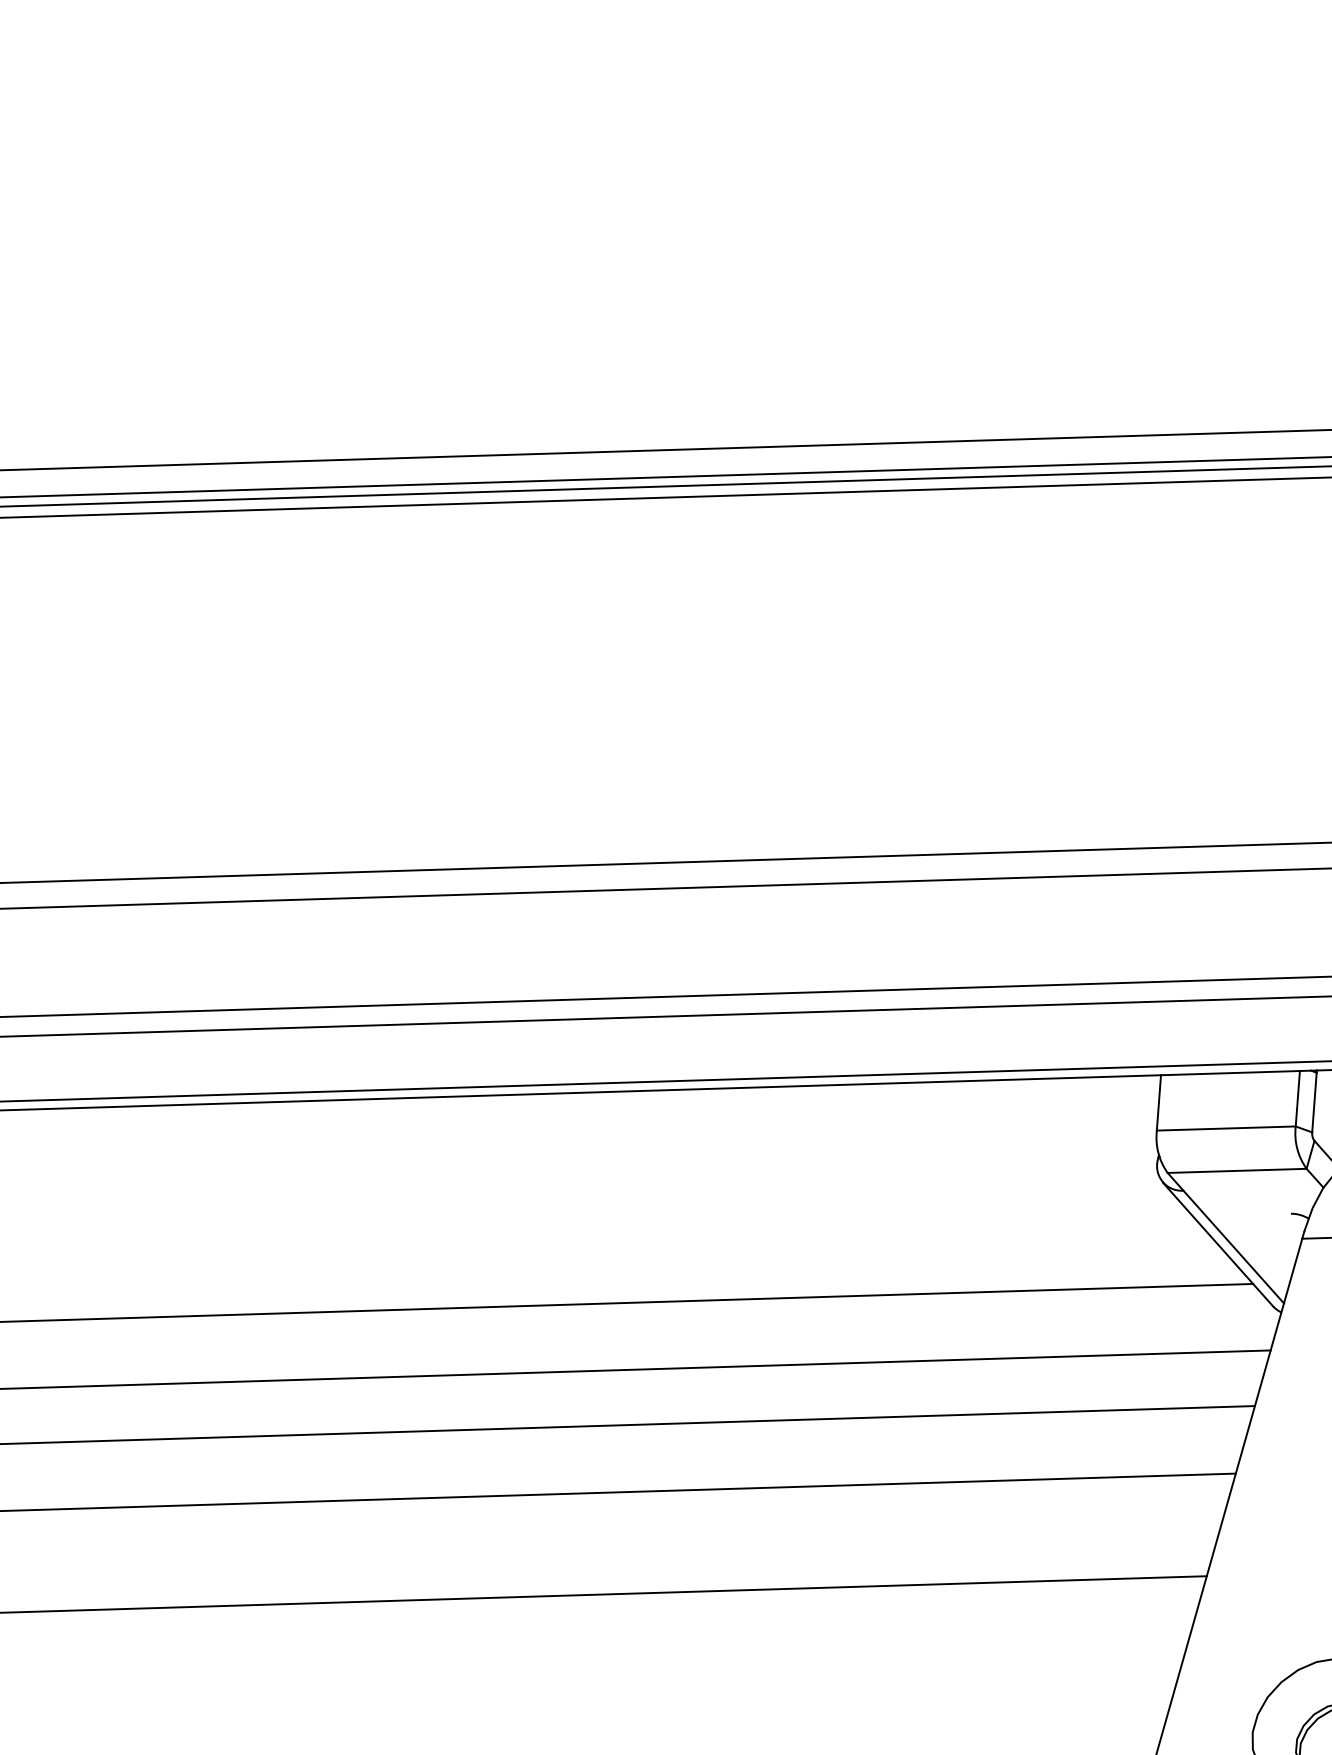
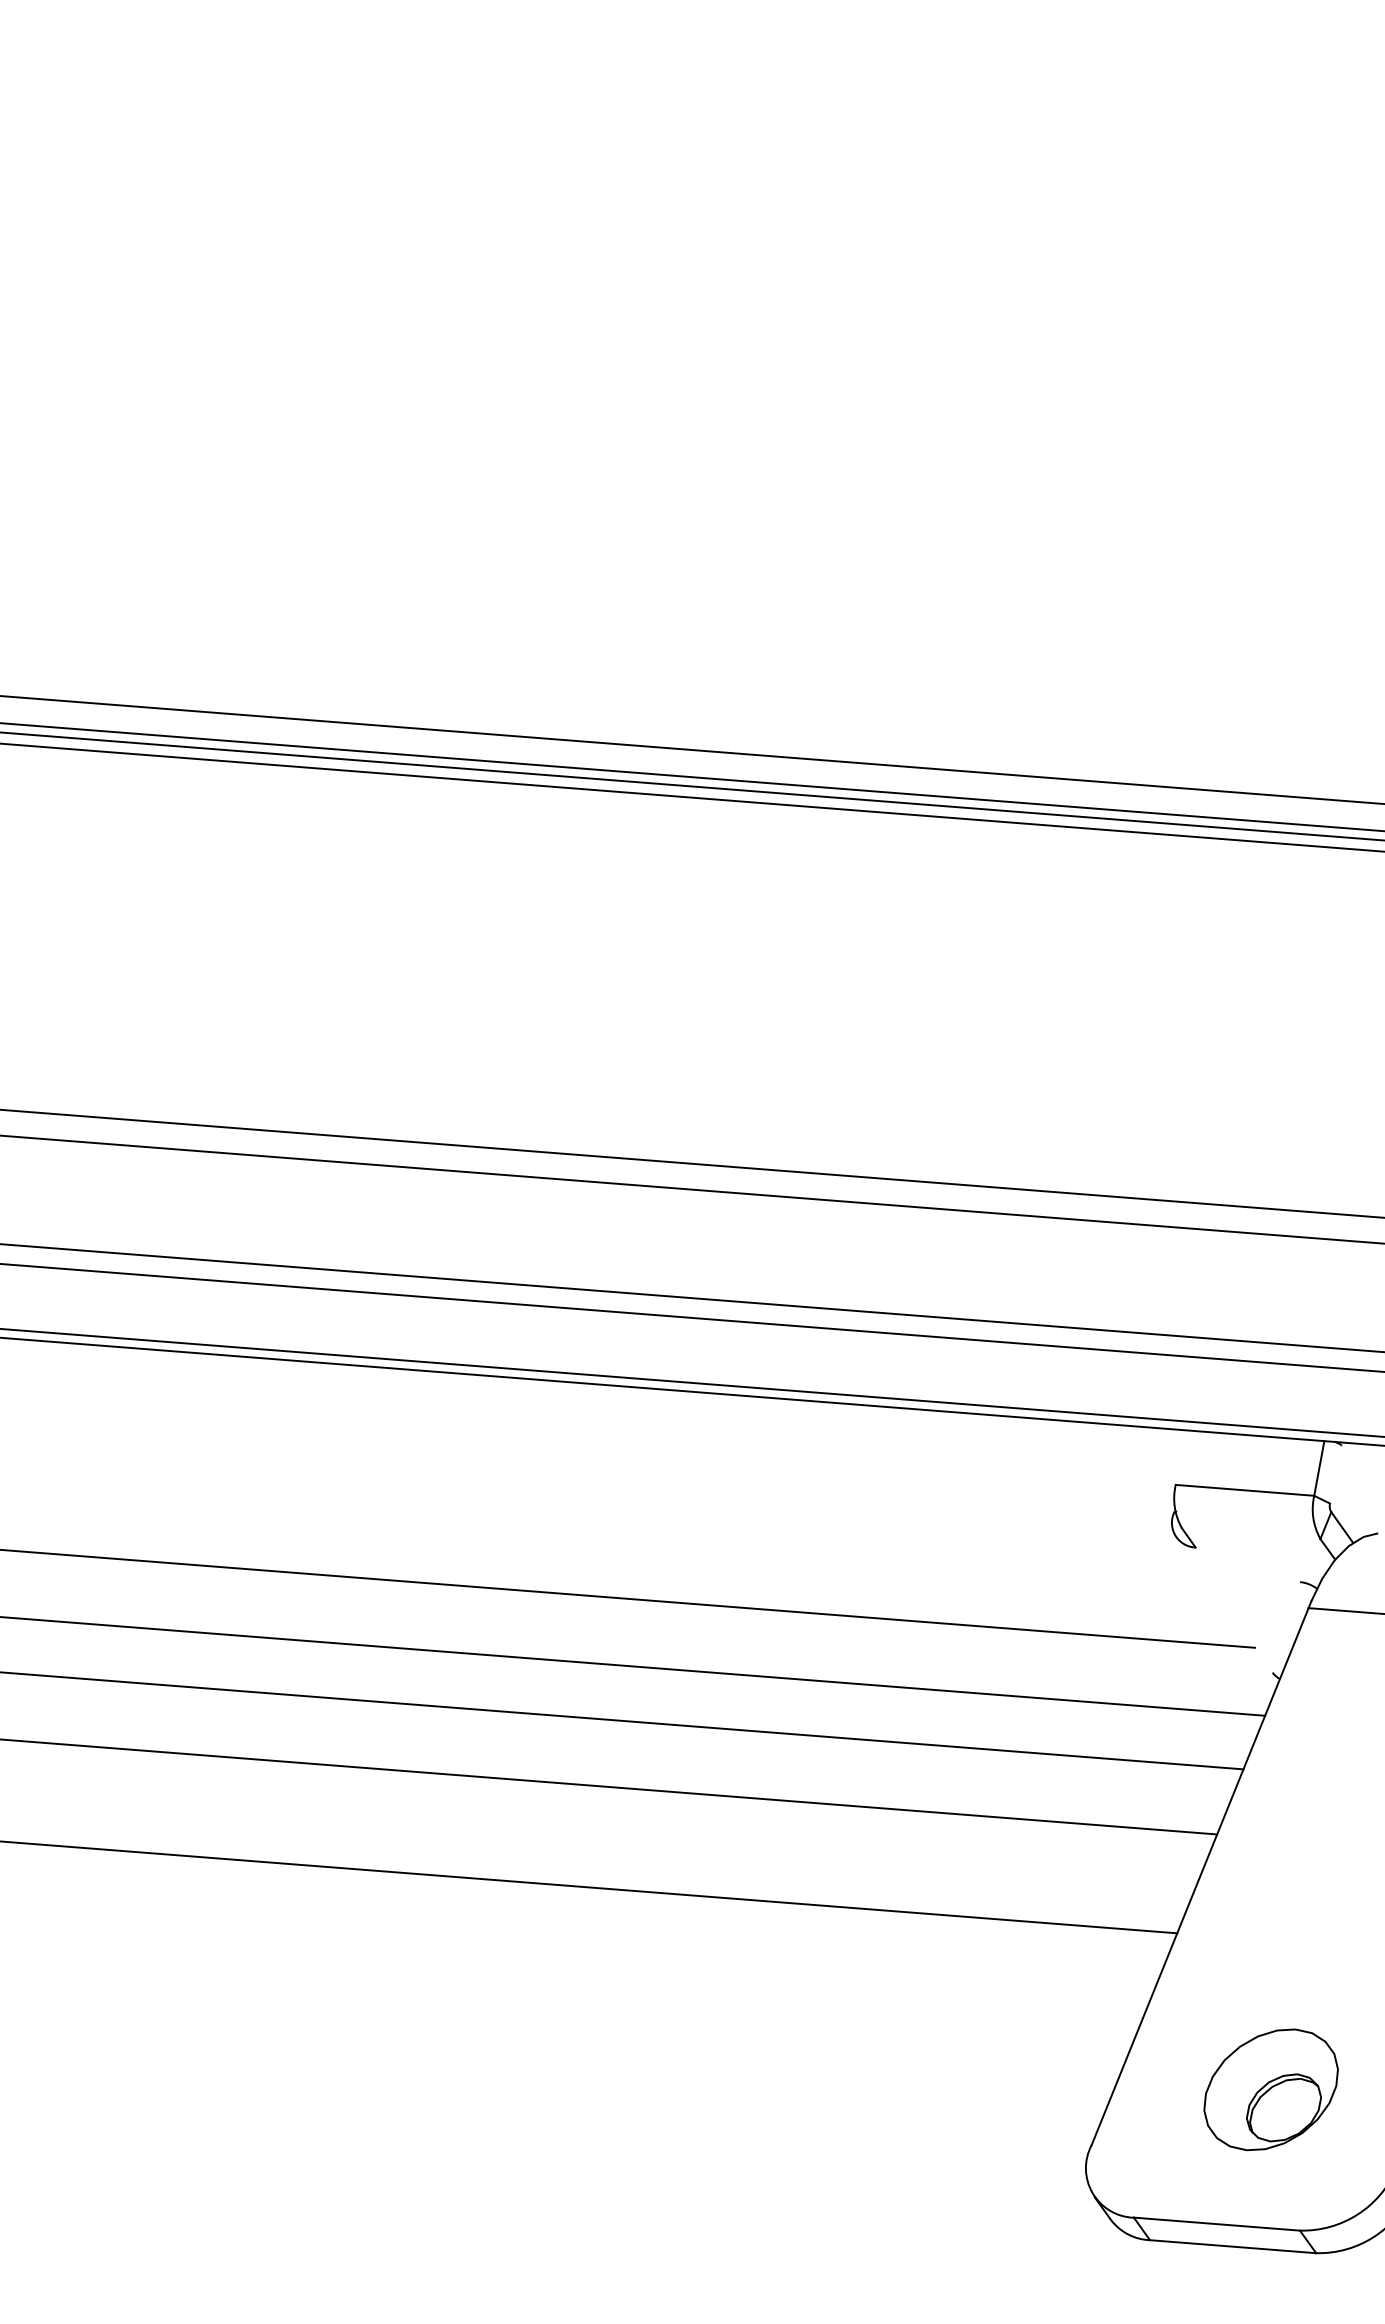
line: (1158, 1102) -> (1180, 1457), removed
line: (1313, 1102) -> (1334, 1473), removed
line: (1236, 1170) -> (1250, 1533), removed
line: (1218, 1244) -> (1224, 1604), removed
line: (1233, 1246) -> (1239, 1608), removed

